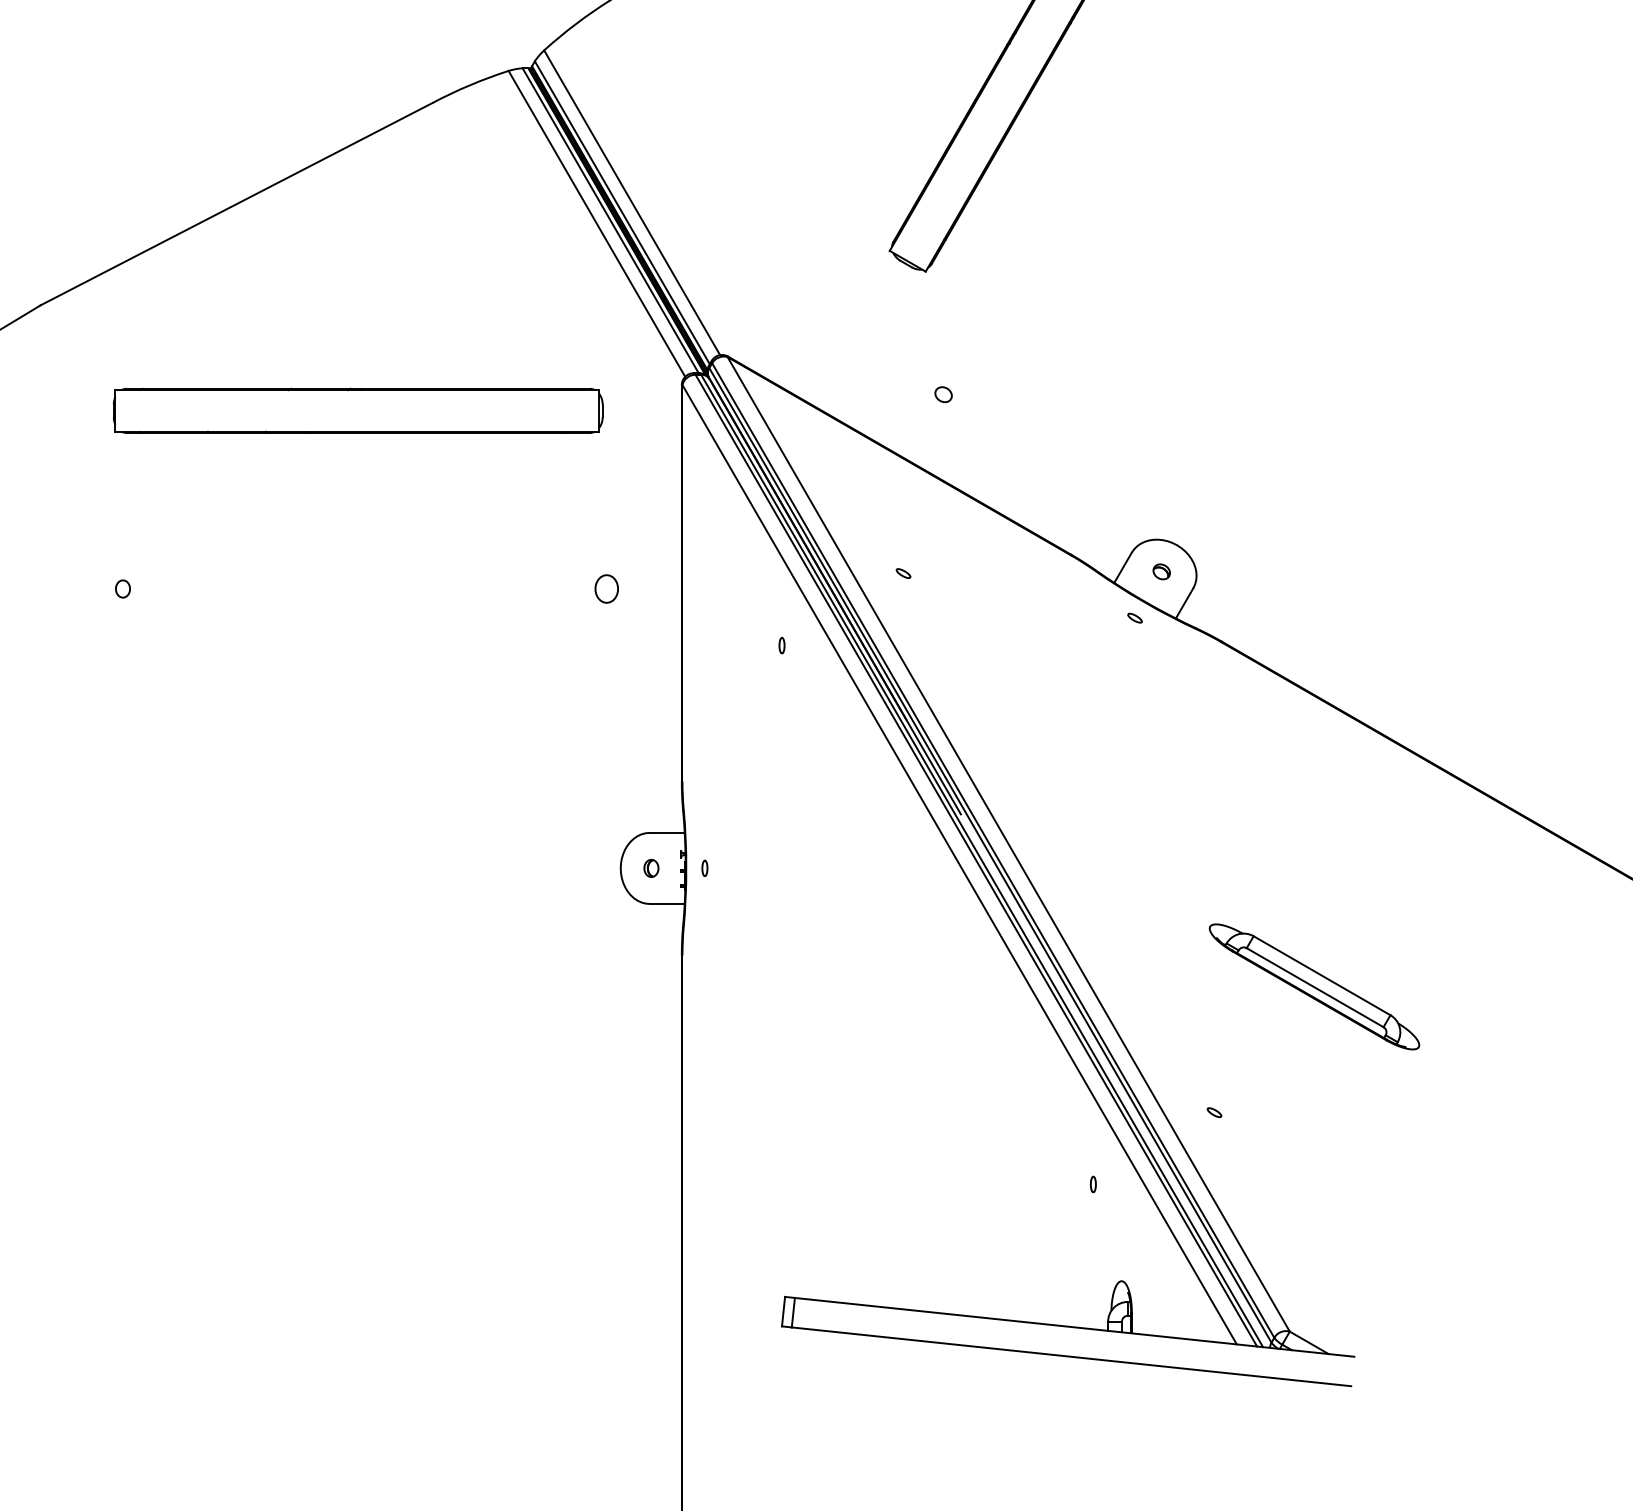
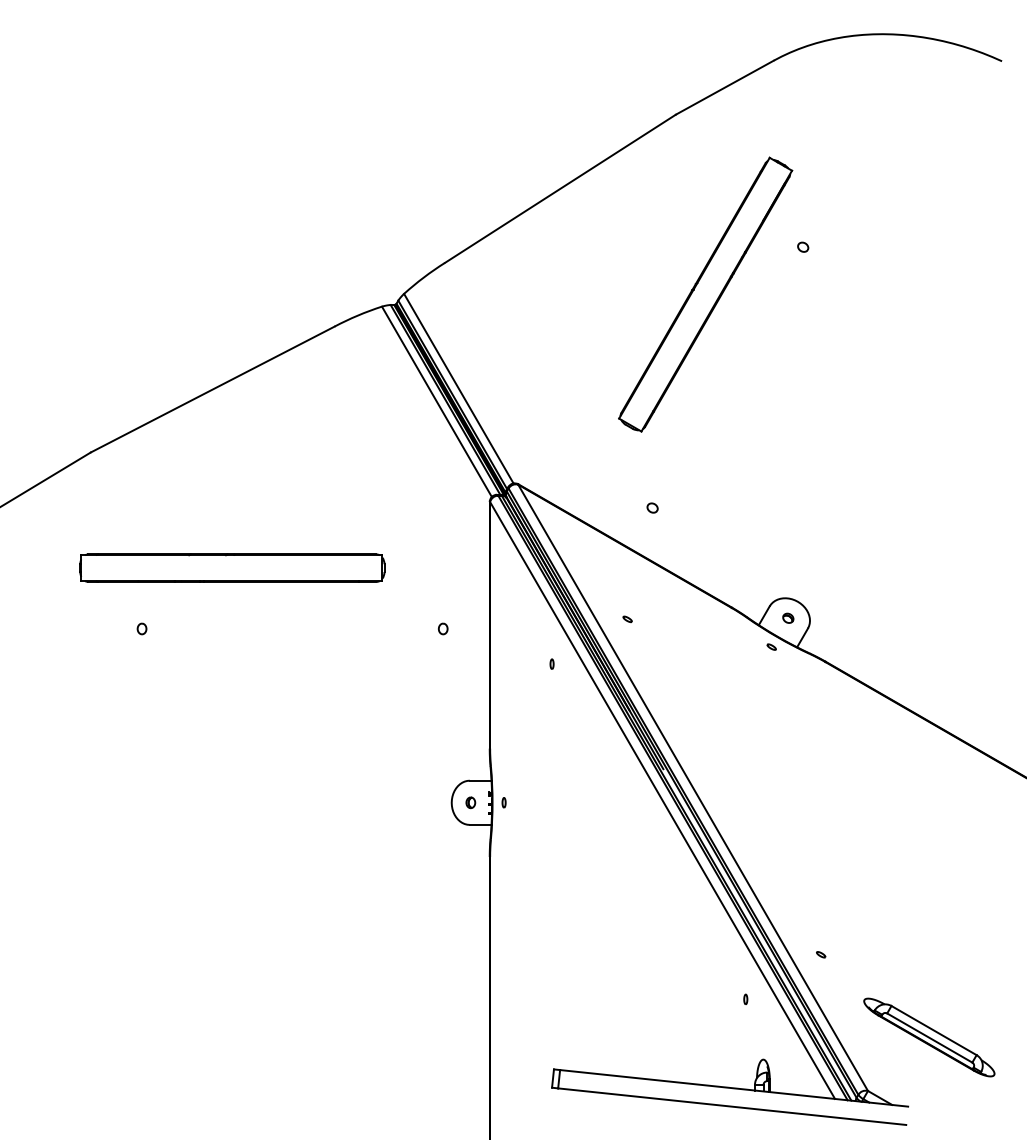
part: (358, 409) -> (232, 567), moved
part: (607, 588) -> (443, 628), size x0.62
part: (1314, 986) -> (929, 1037), moved

